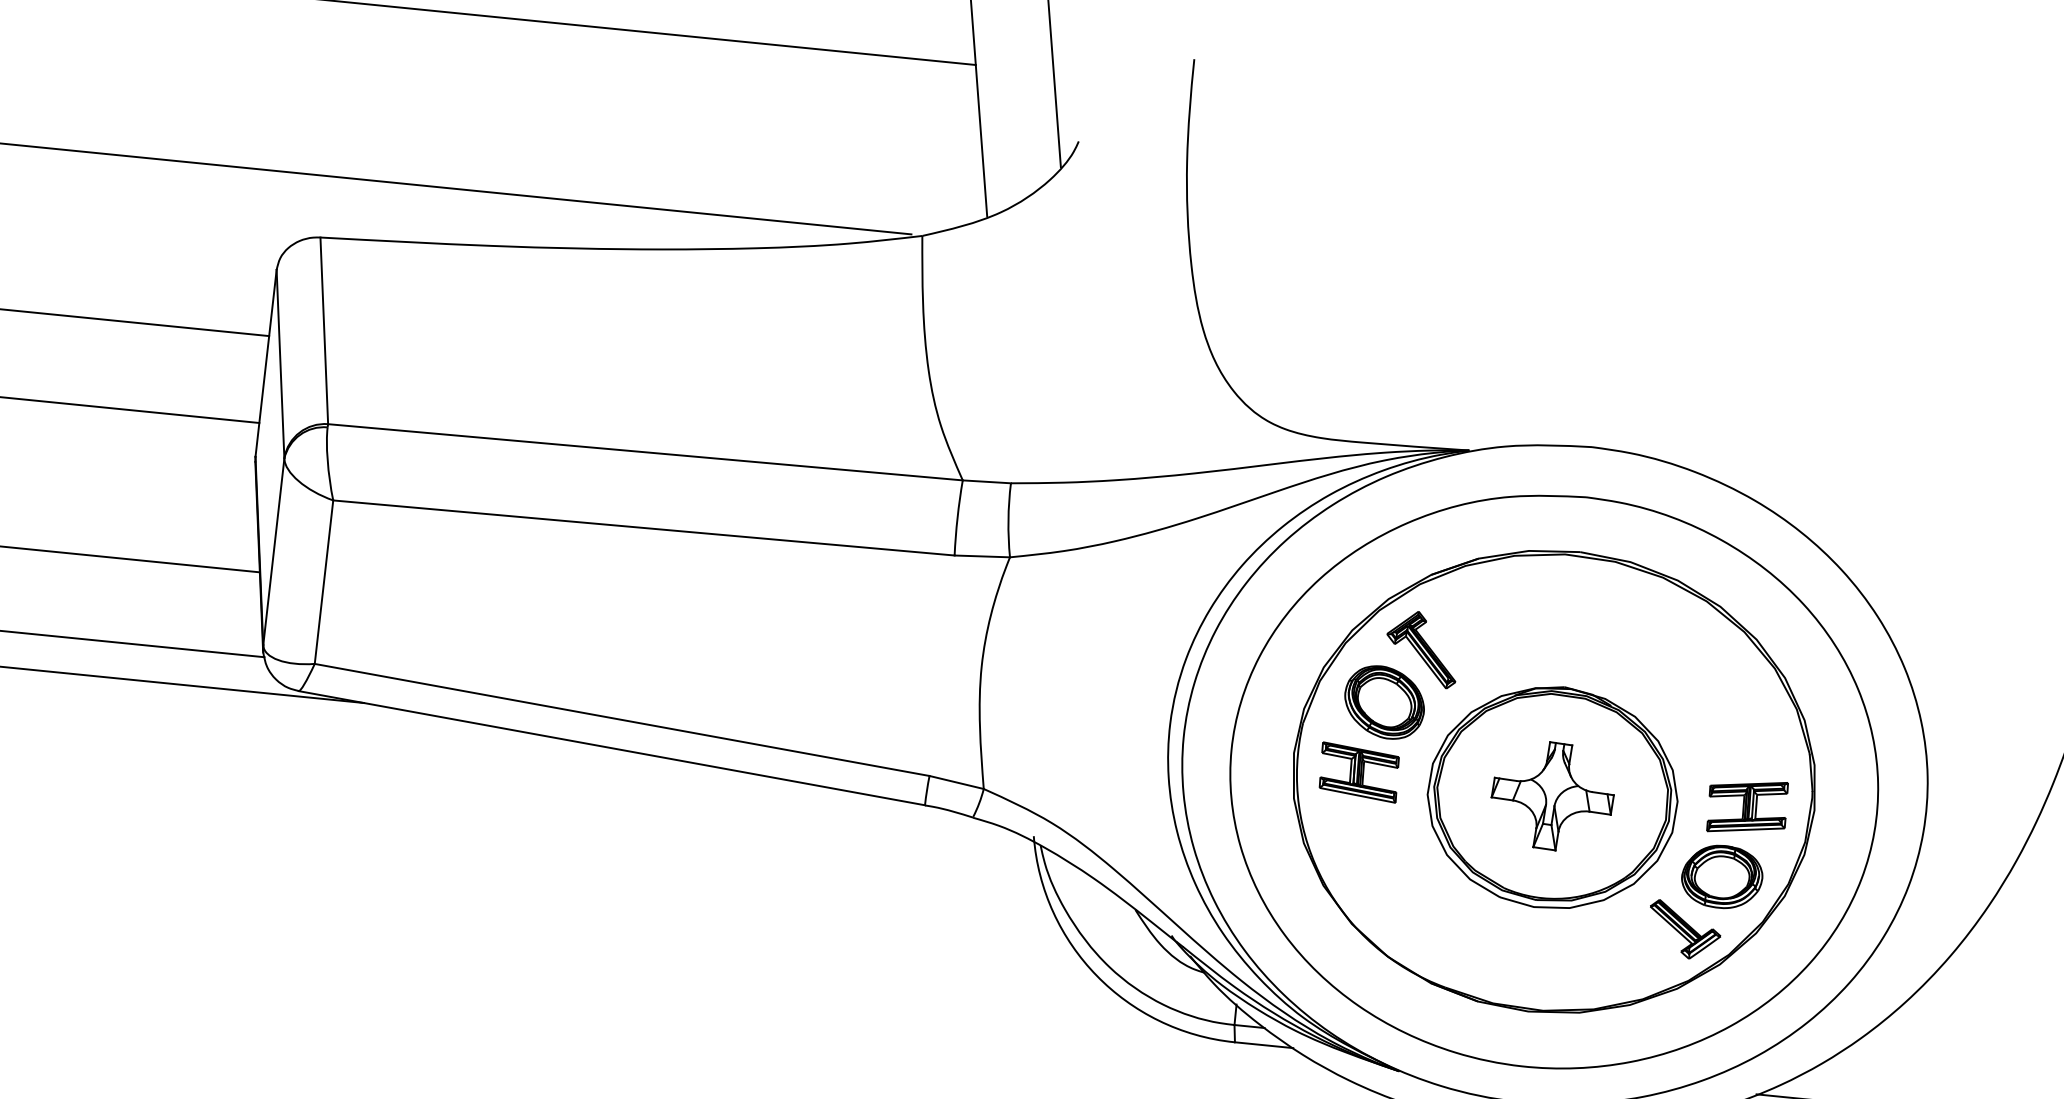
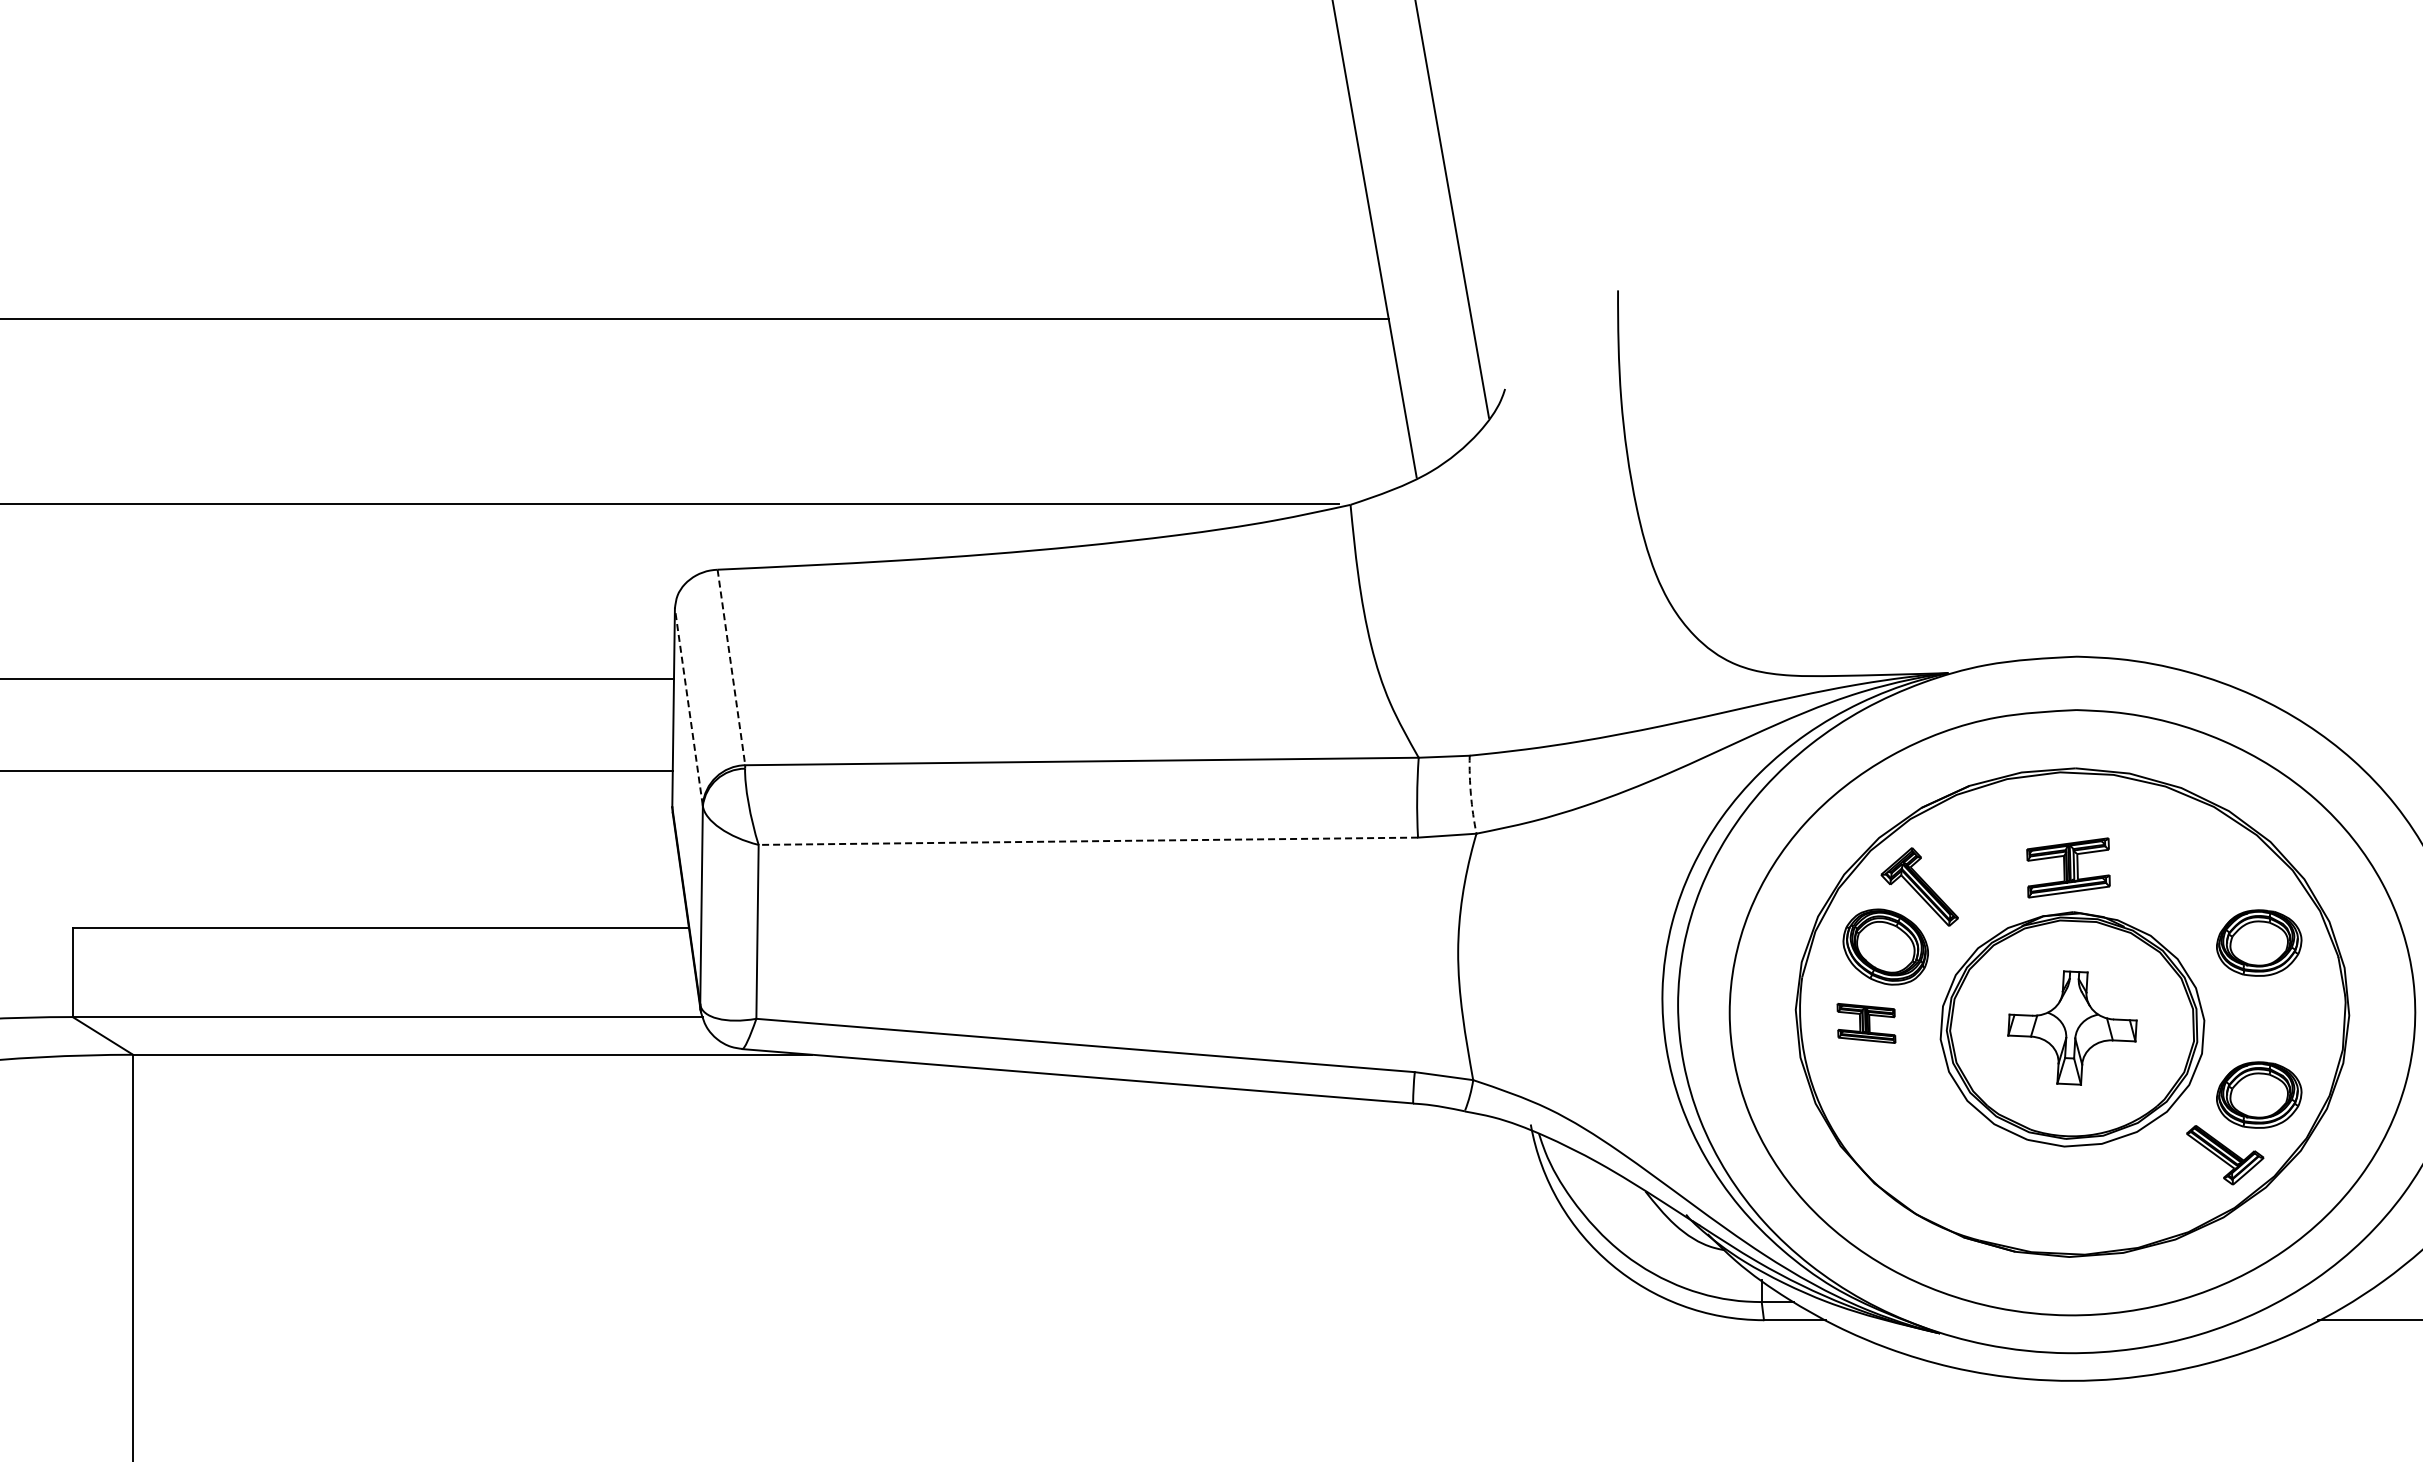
line: (324, 330) -> (731, 667), solid -> dashed
line: (280, 363) -> (688, 706), solid -> dashed
arc: (1008, 519) -> (1470, 794), solid -> dashed
line: (644, 528) -> (1088, 841), solid -> dashed
part: (1736, 733) -> (2259, 942), added
part: (1359, 772) -> (1866, 1023), size x0.7
part: (1747, 806) -> (2068, 867), moved

